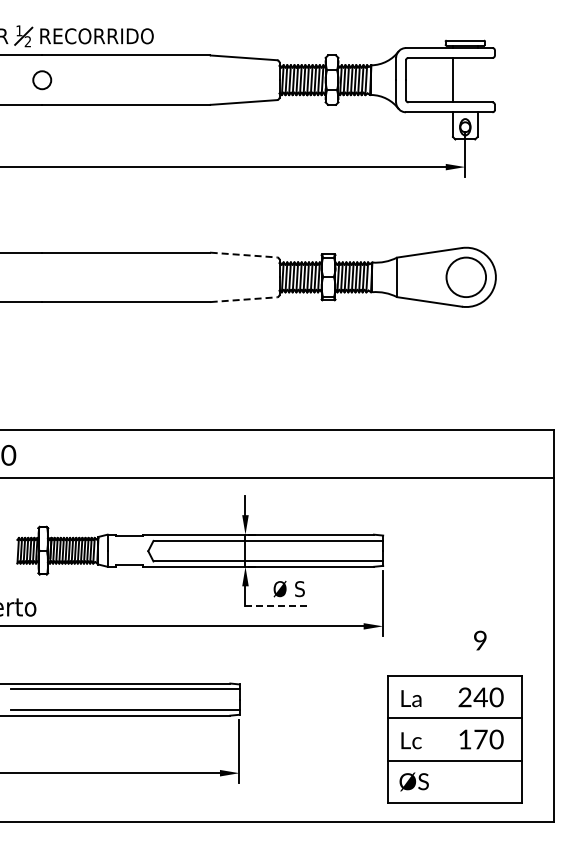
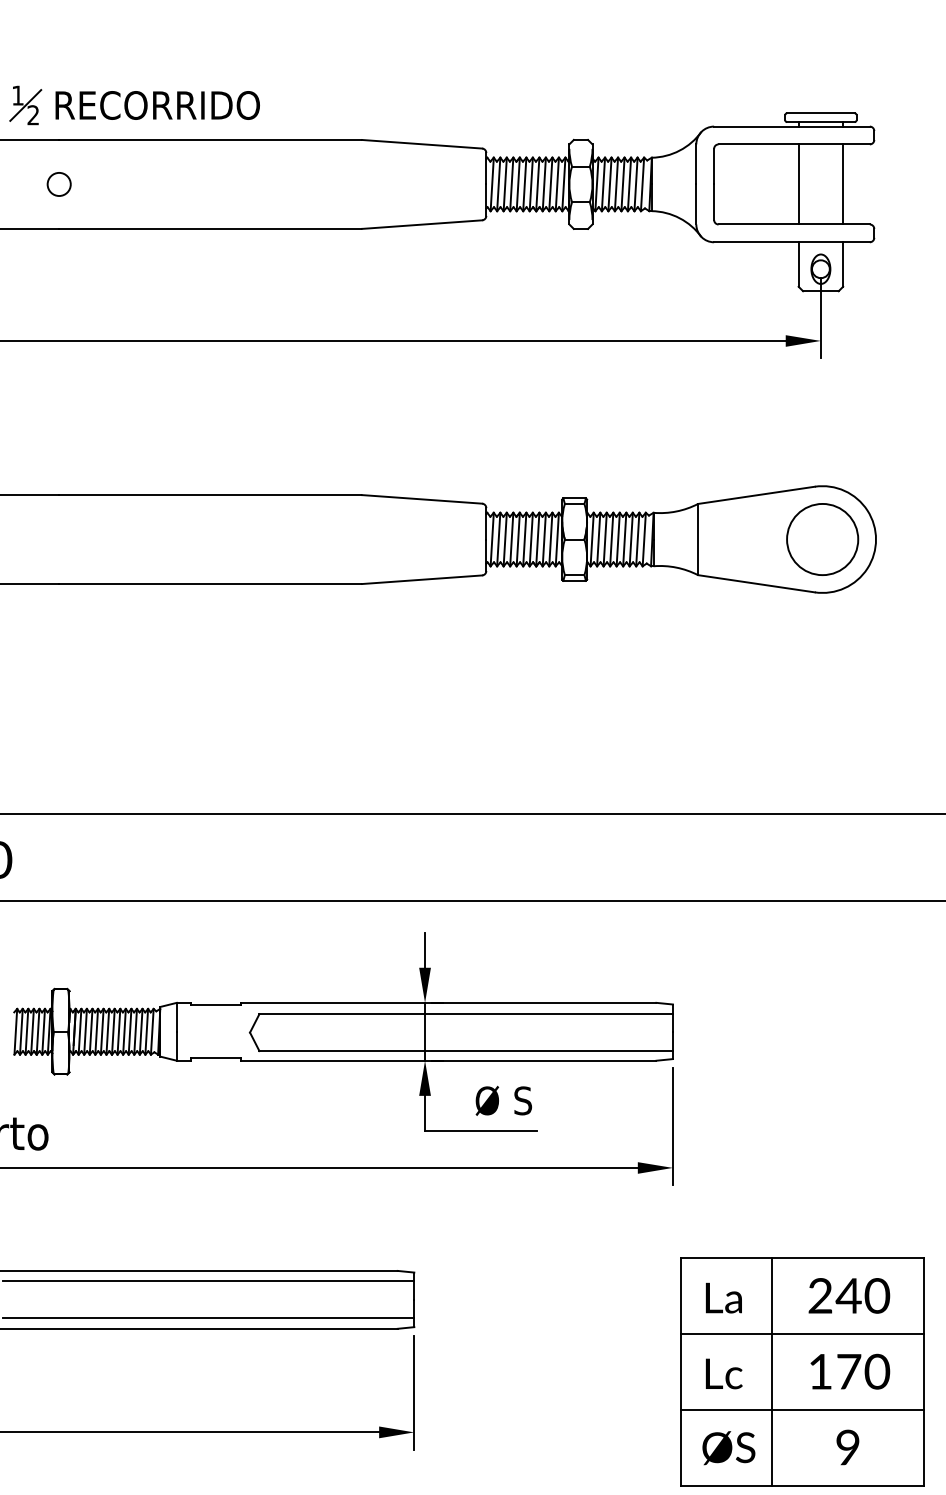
circle: (42, 79) -> (59, 183), size x0.71
line: (477, 79) -> (842, 183), added
line: (244, 255) -> (423, 500), dashed -> solid
line: (244, 299) -> (423, 579), dashed -> solid
line: (276, 605) -> (480, 1130), dashed -> solid
text: (480, 640) -> (848, 1447), moved
line: (438, 739) -> (772, 1371), added

